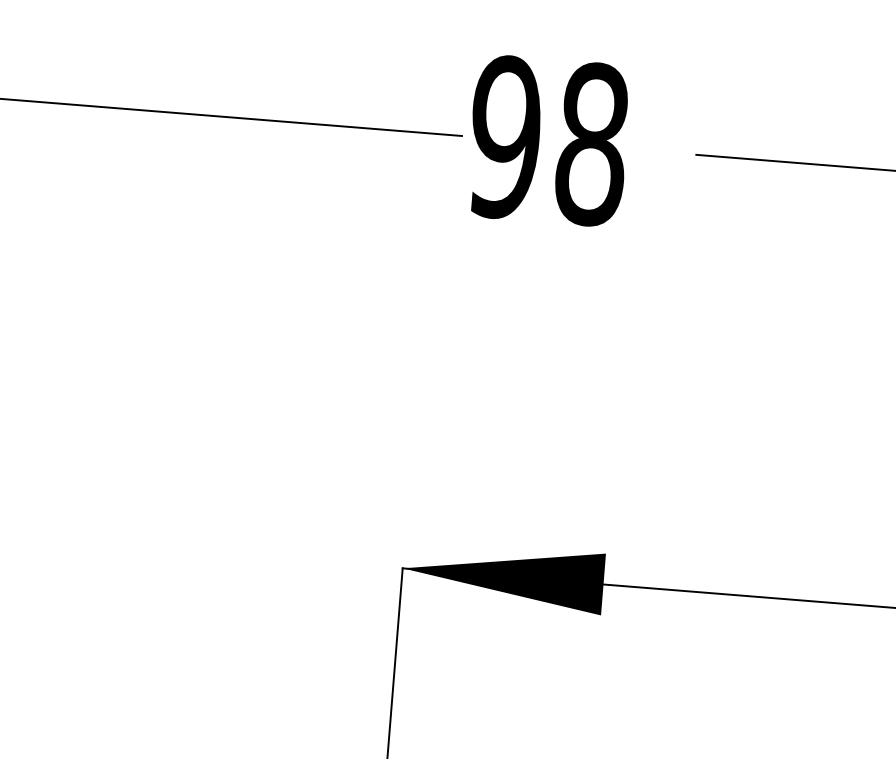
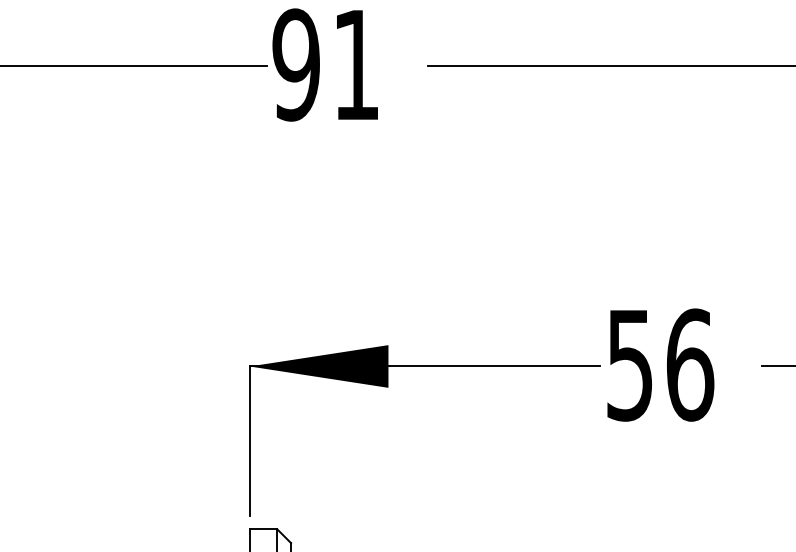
text: (592, 143) -> (356, 64), 98 -> 91

